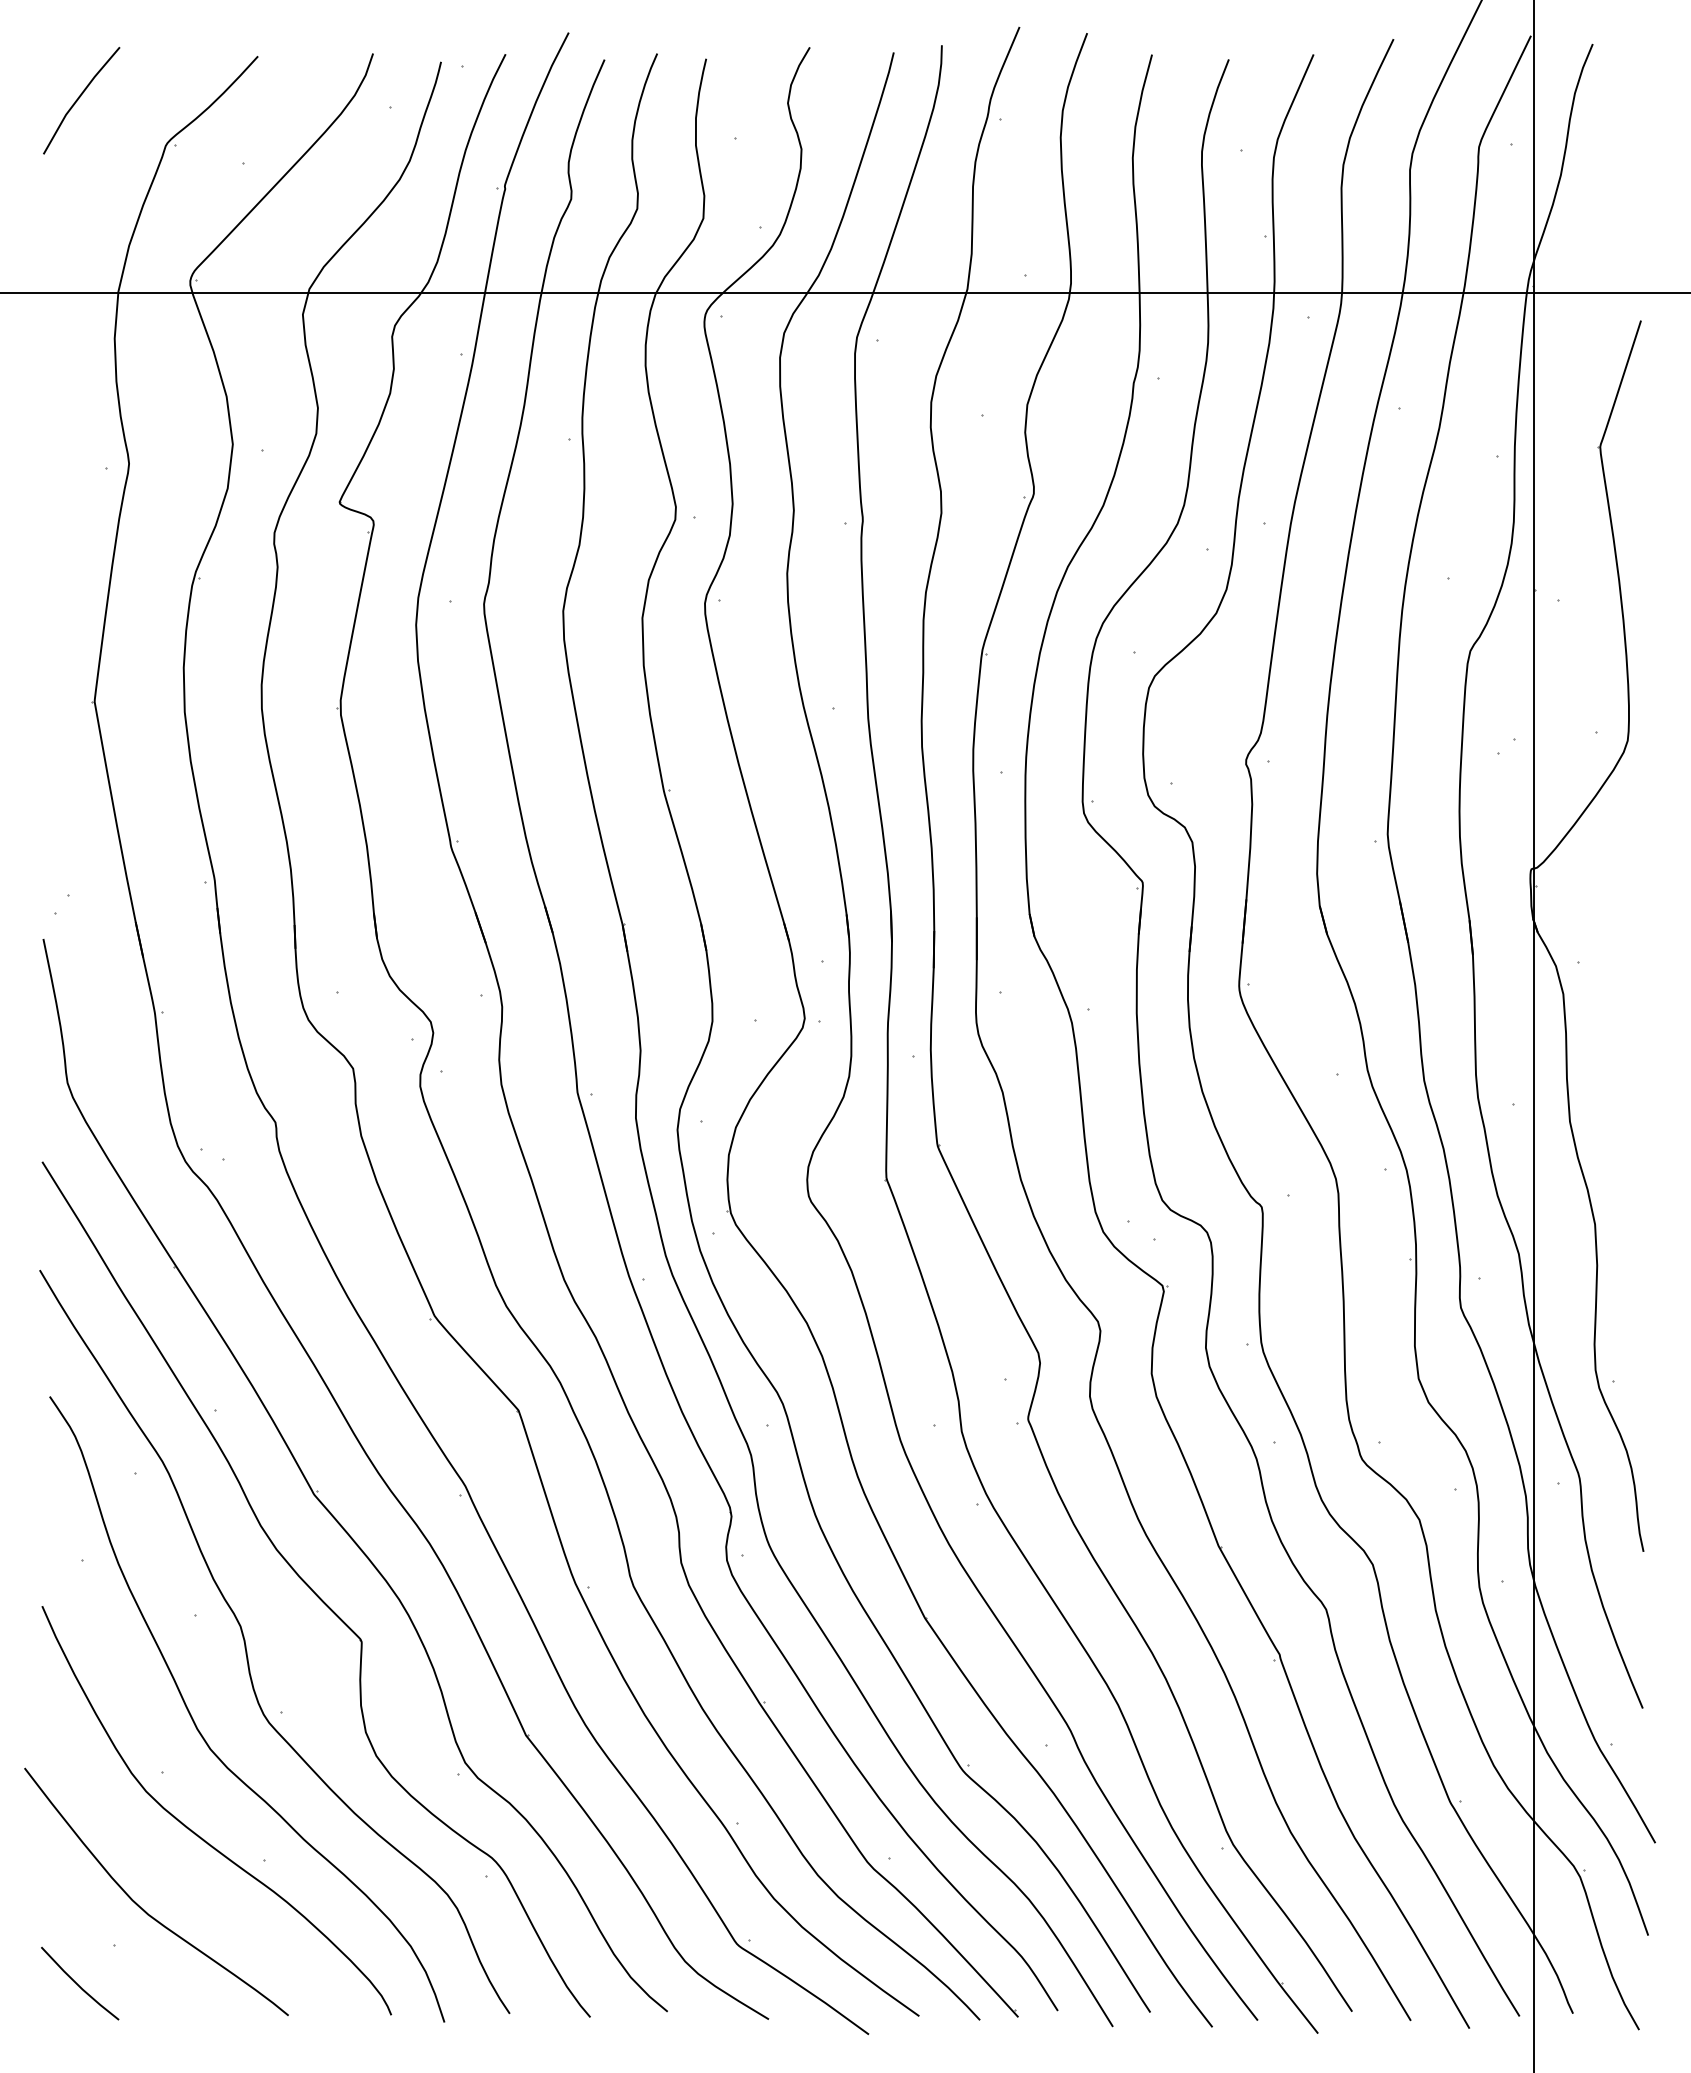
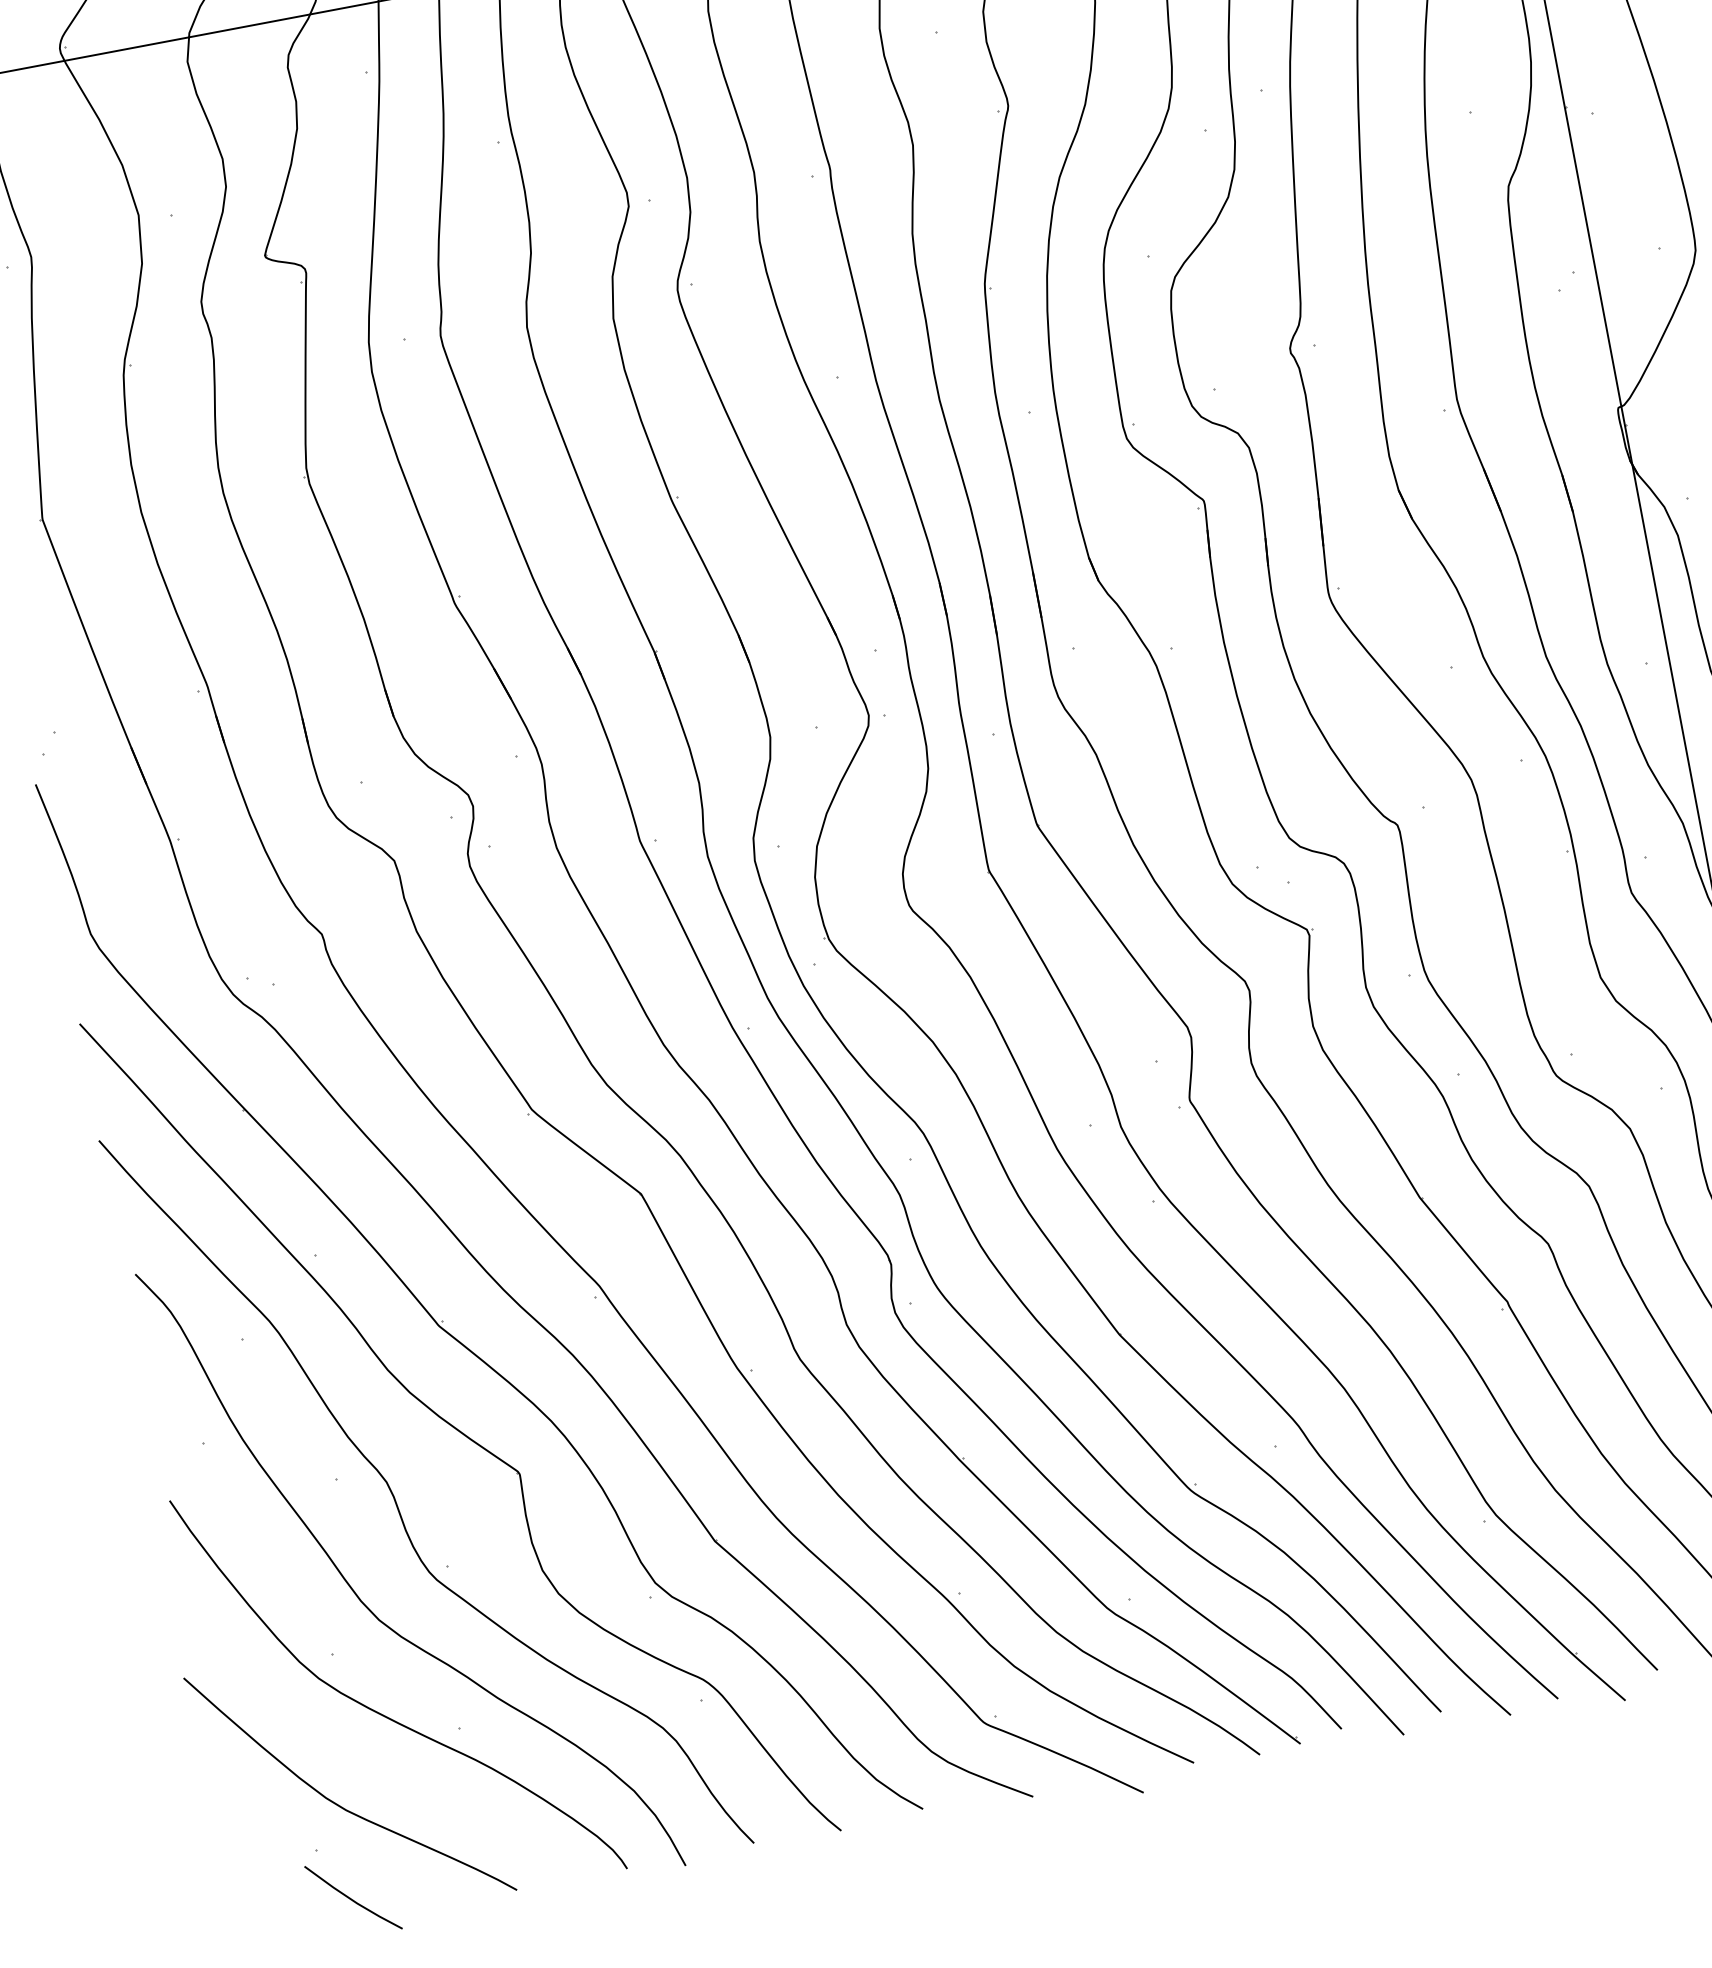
line: (78, 1984) -> (351, 1898), moved

